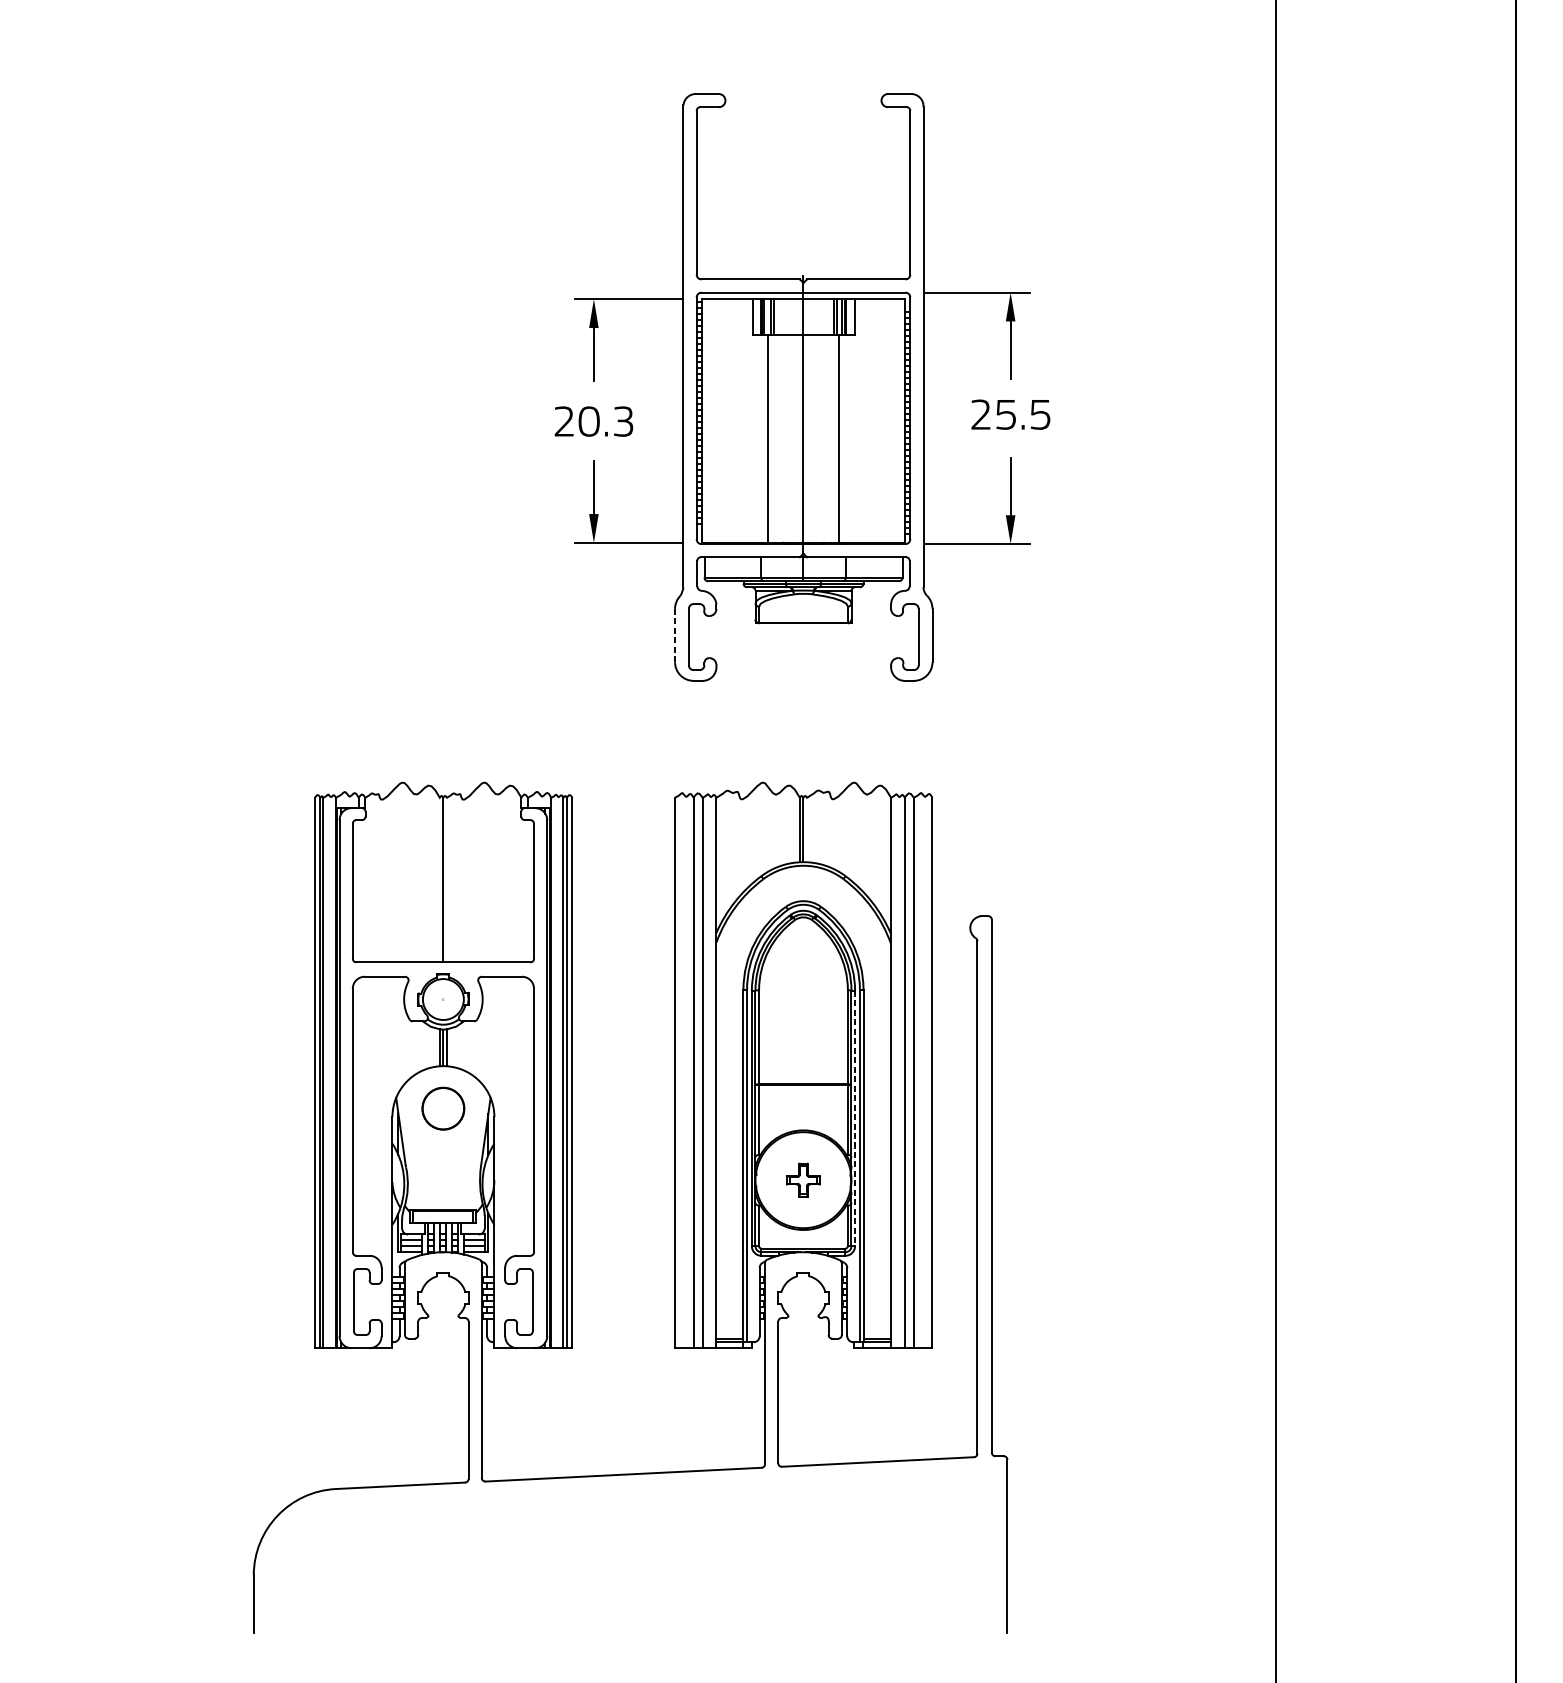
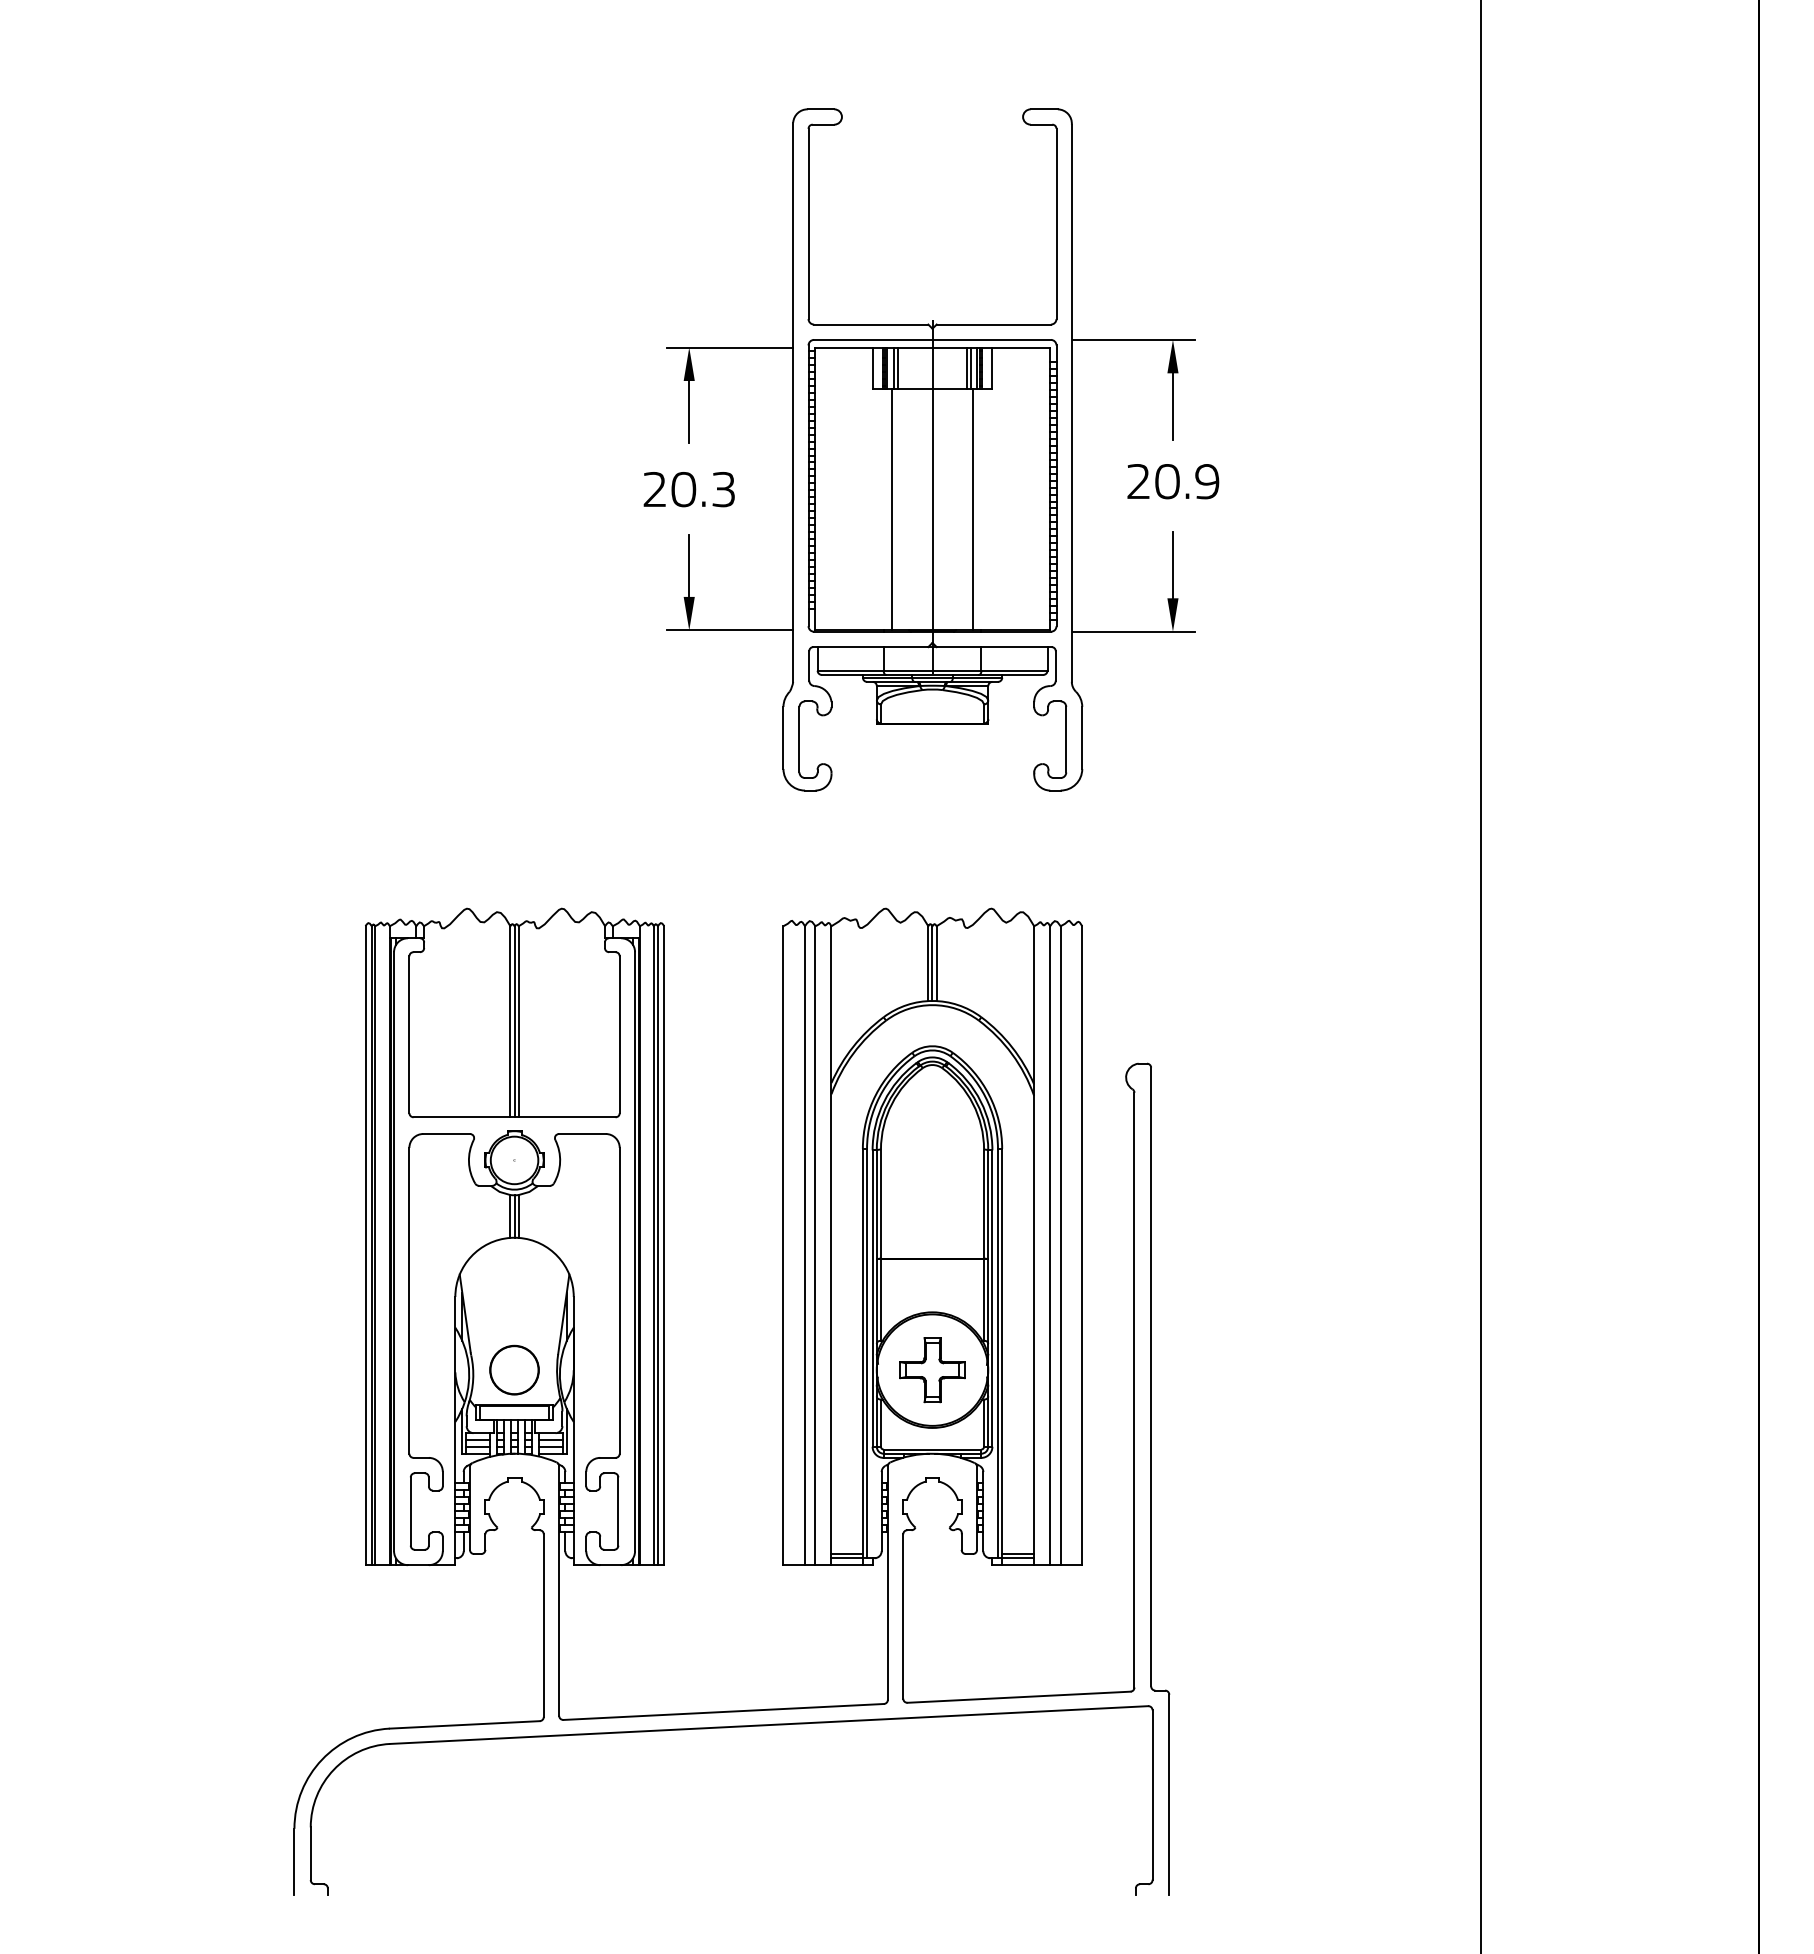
text: (1023, 414) -> (1187, 481), 25.5 -> 20.9
line: (675, 635) -> (783, 737), dashed -> solid
line: (806, 829) -> (936, 963), added
line: (439, 879) -> (510, 1021), added
line: (446, 879) -> (518, 1021), added
part: (443, 1108) -> (514, 1369), moved
line: (855, 1119) -> (992, 1299), dashed -> solid
part: (803, 1180) -> (932, 1370), size x1.67
part: (625, 1488) -> (726, 1728), added

